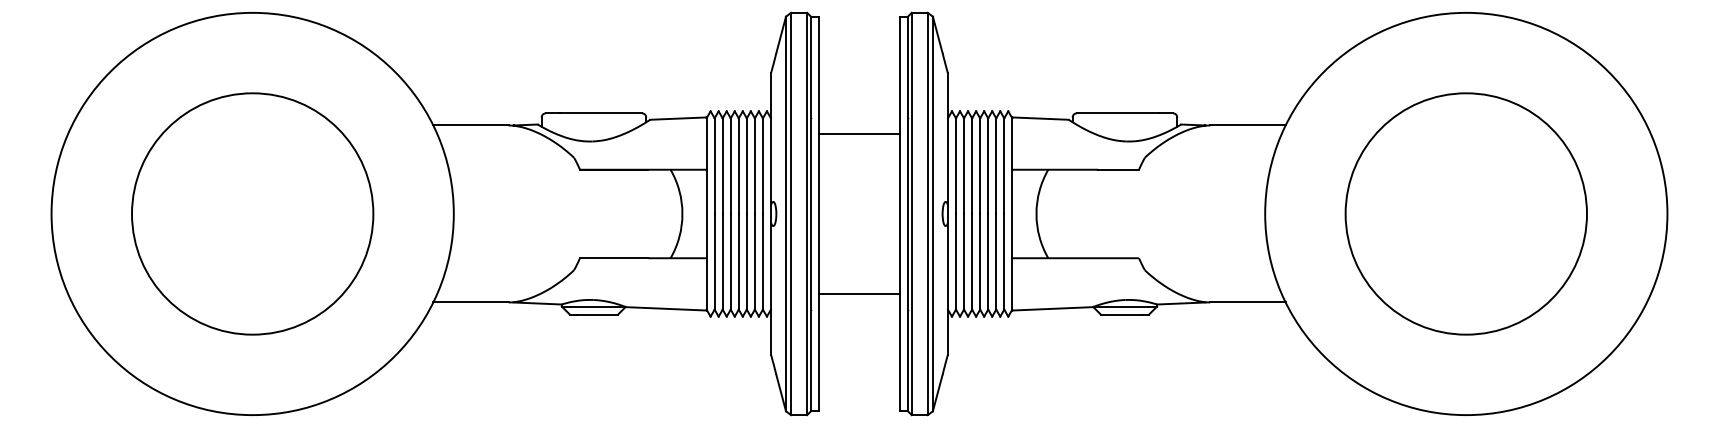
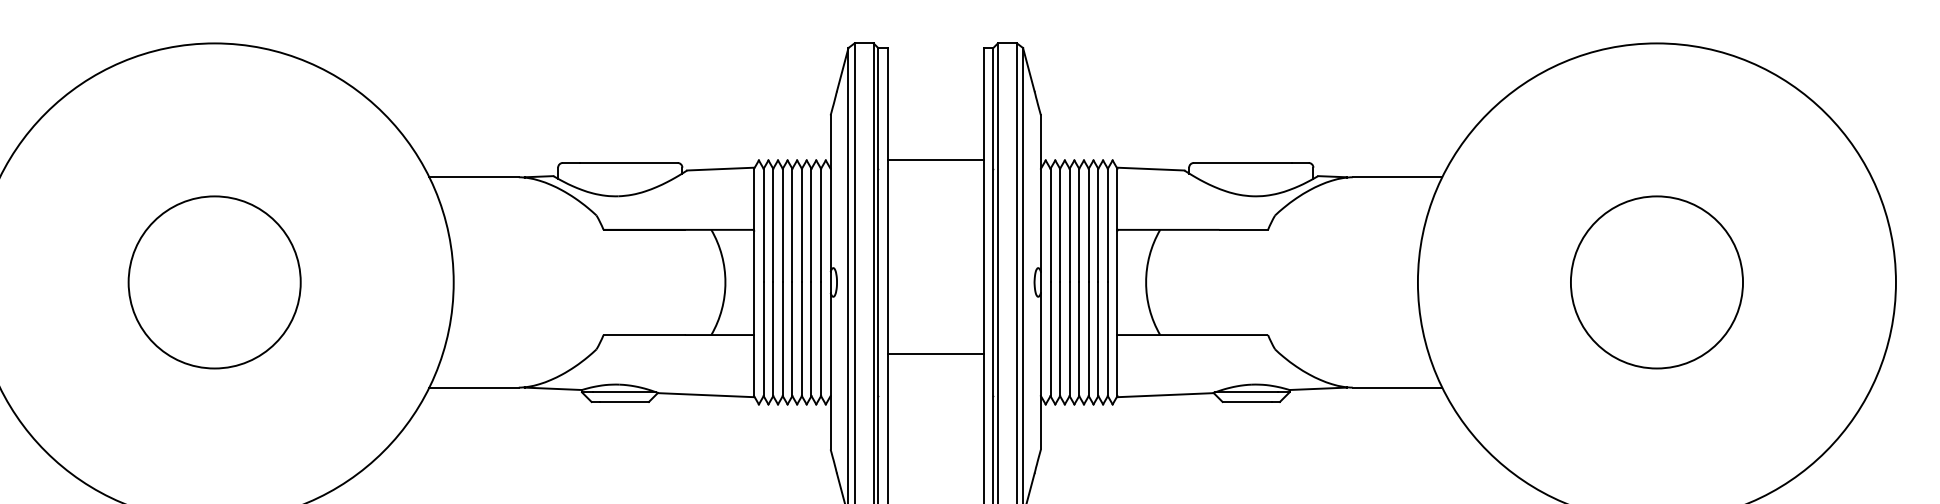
line: (859, 133) -> (935, 159), moved
circle: (252, 213) -> (214, 281), size x0.6
circle: (1465, 213) -> (1655, 281), size x0.6
line: (859, 294) -> (935, 354), moved

